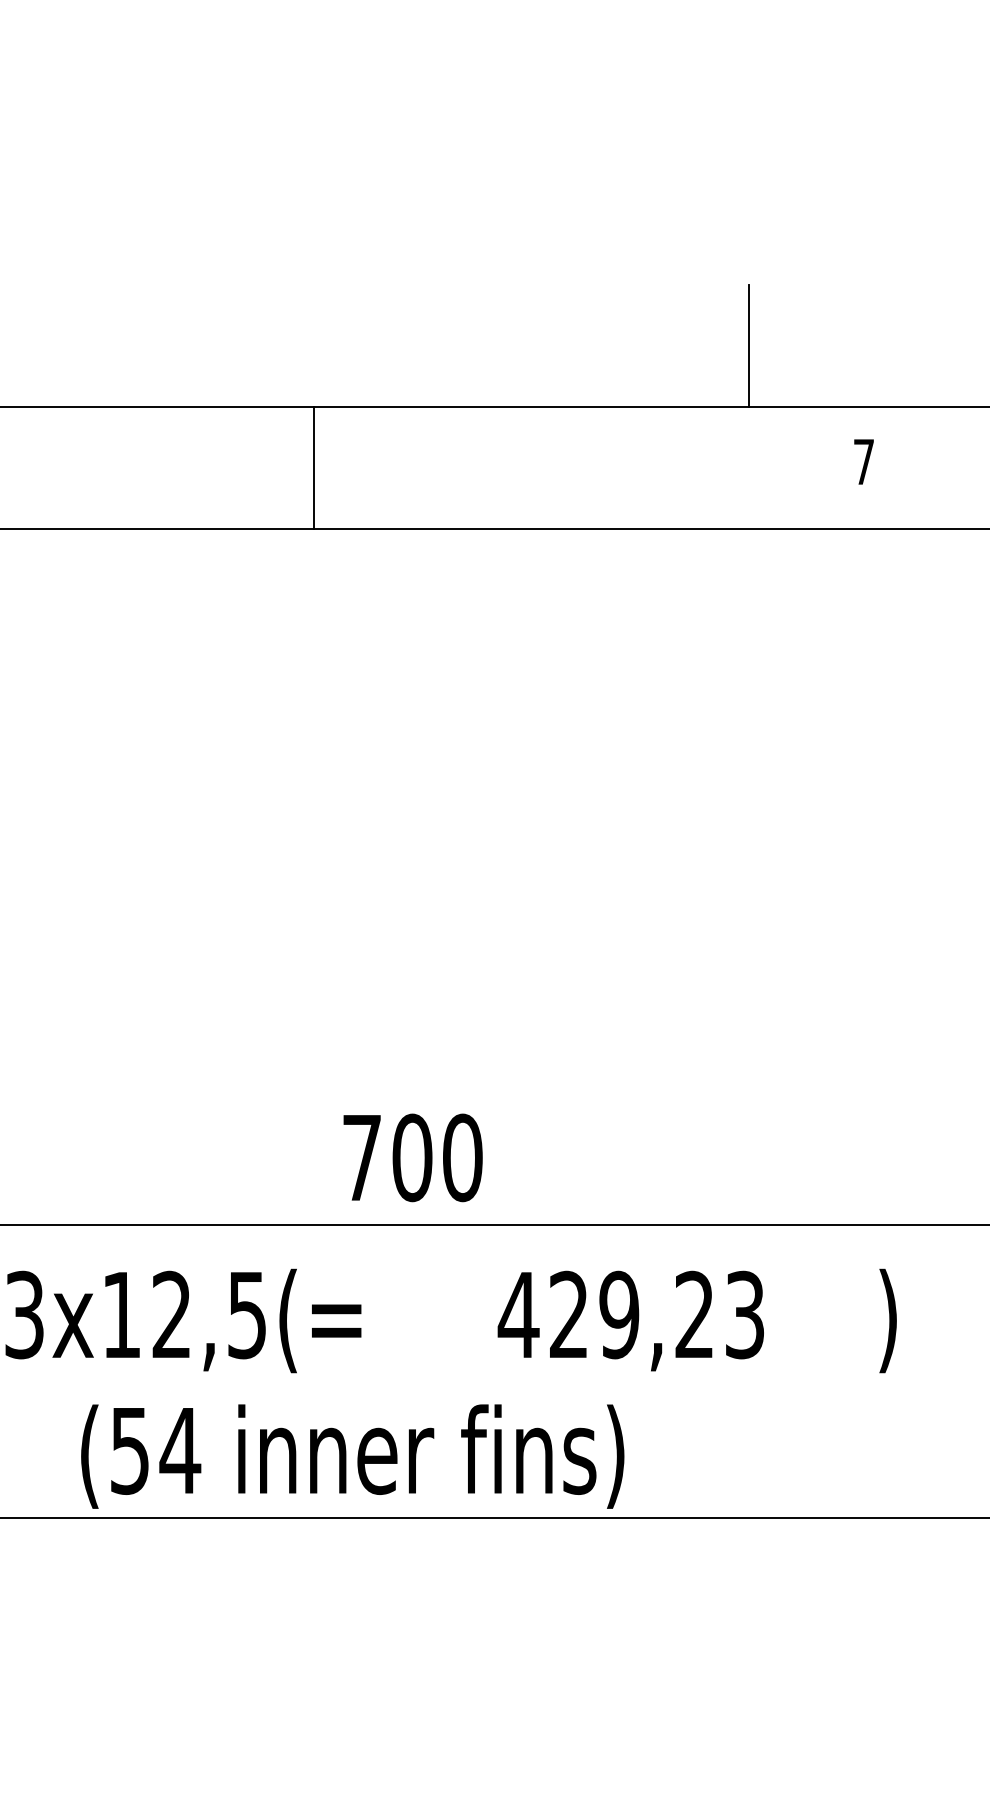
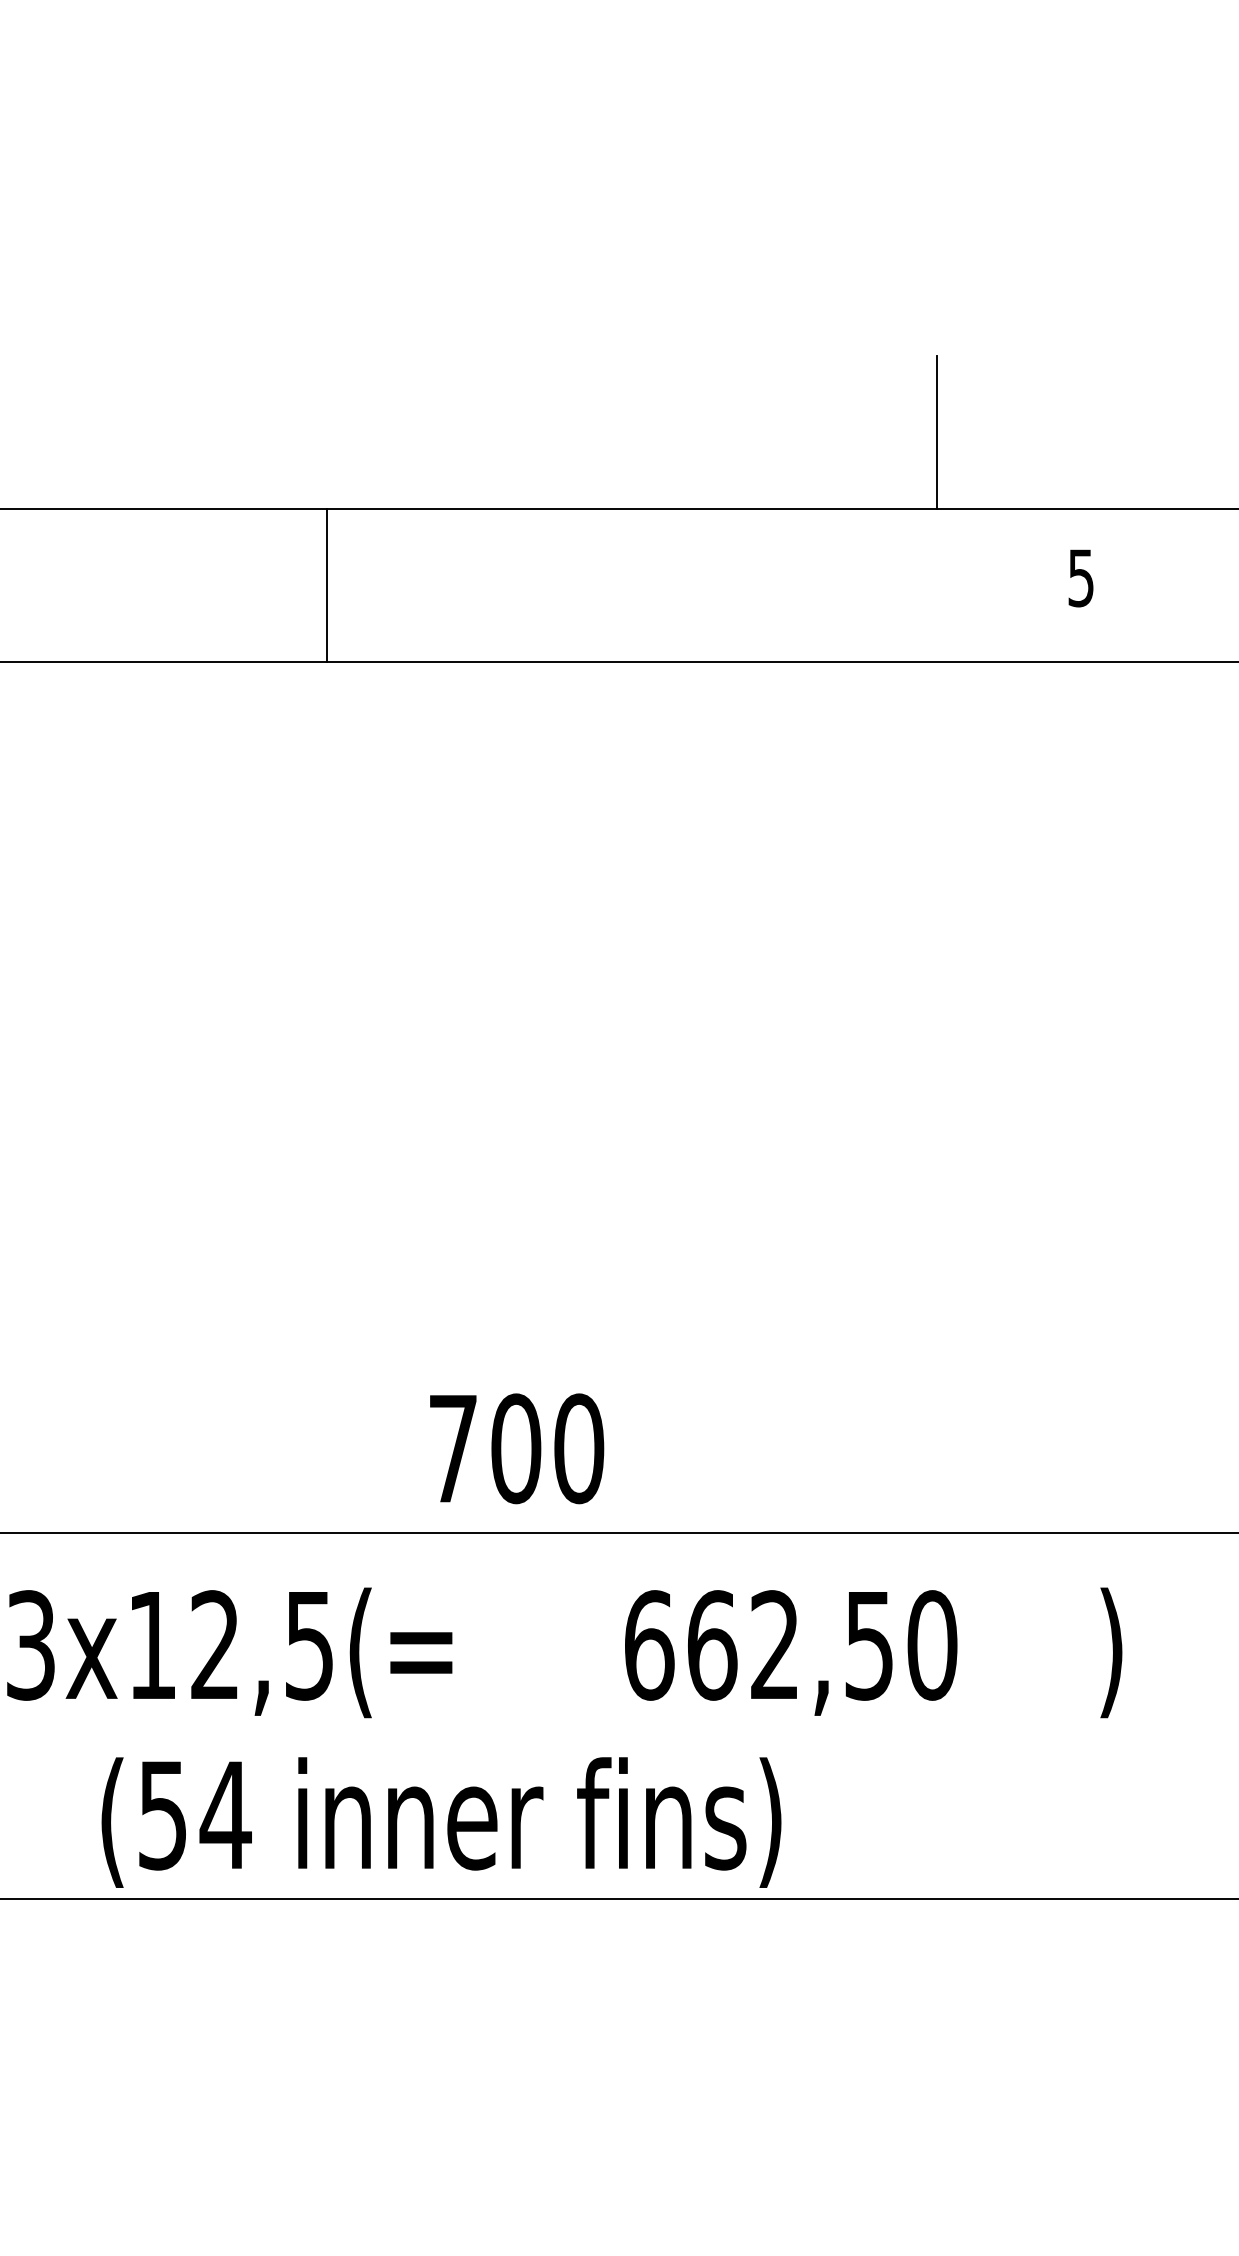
text: (863, 462) -> (1080, 578), 7 -> 5
line: (314, 467) -> (327, 584), moved
text: (631, 1314) -> (790, 1644), 429,23 -> 662,50

